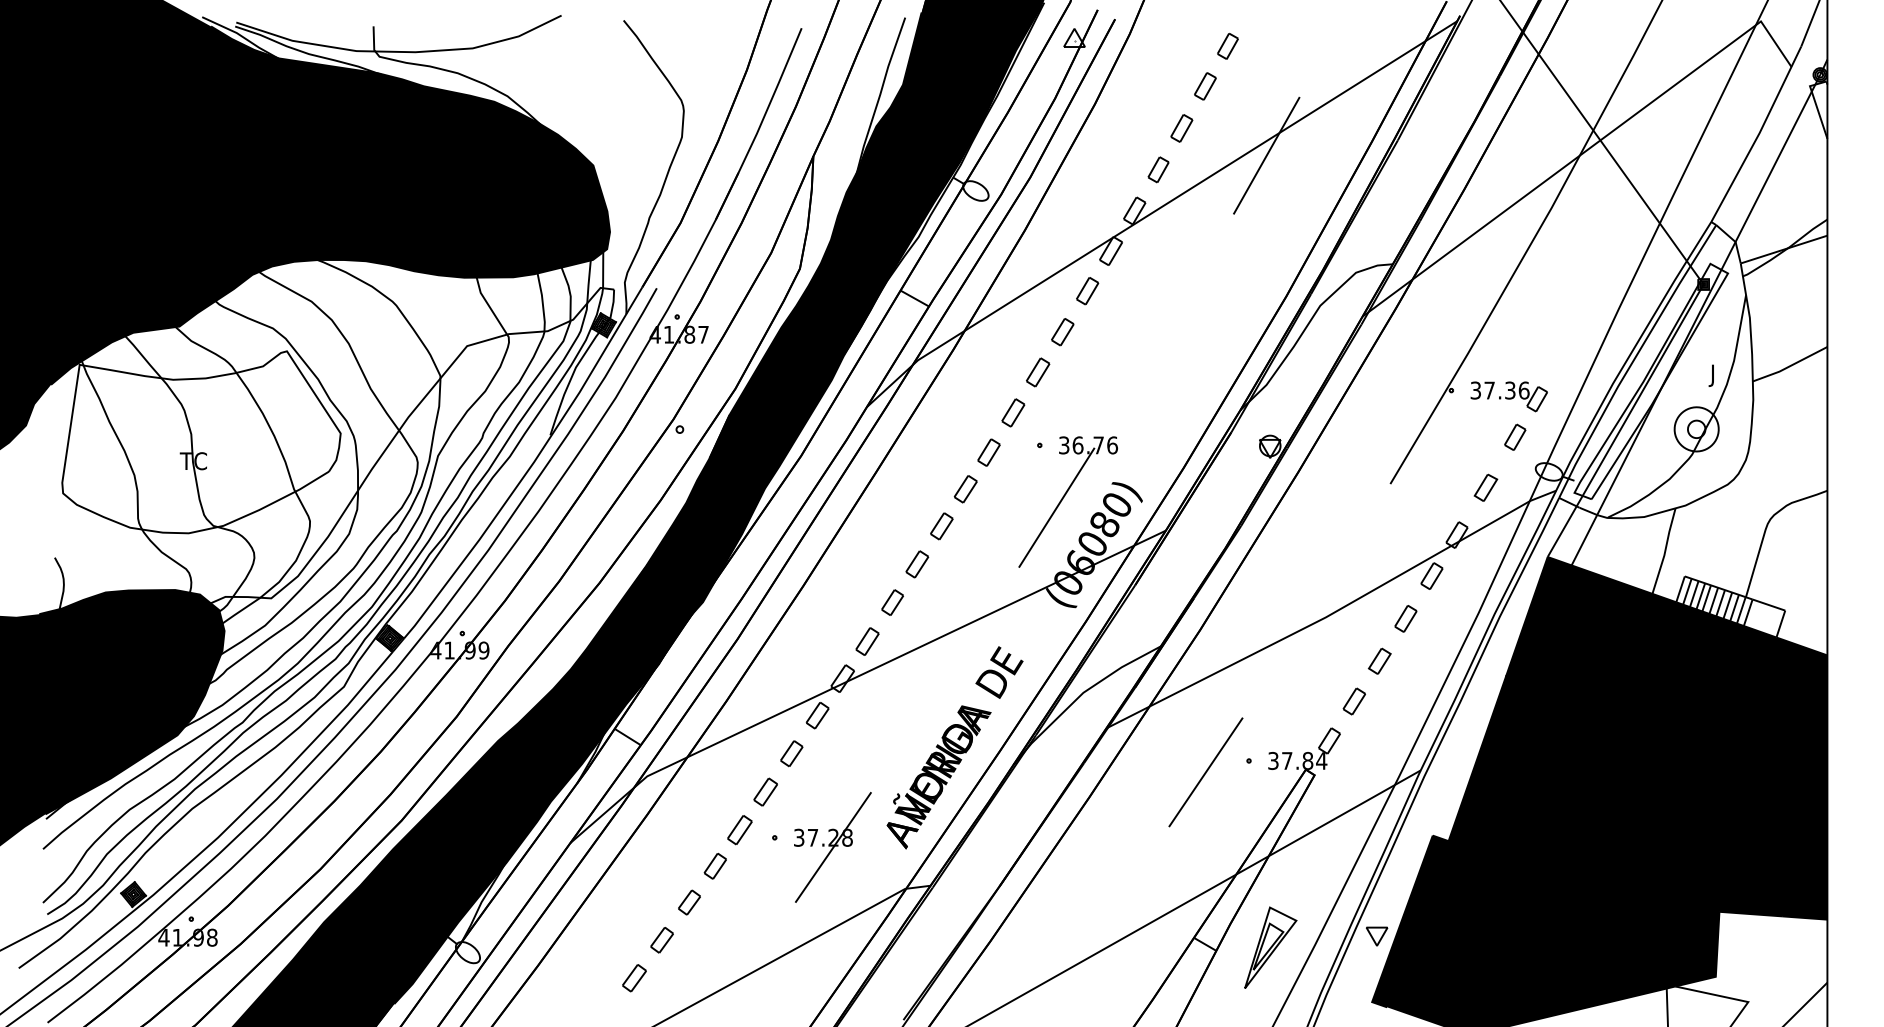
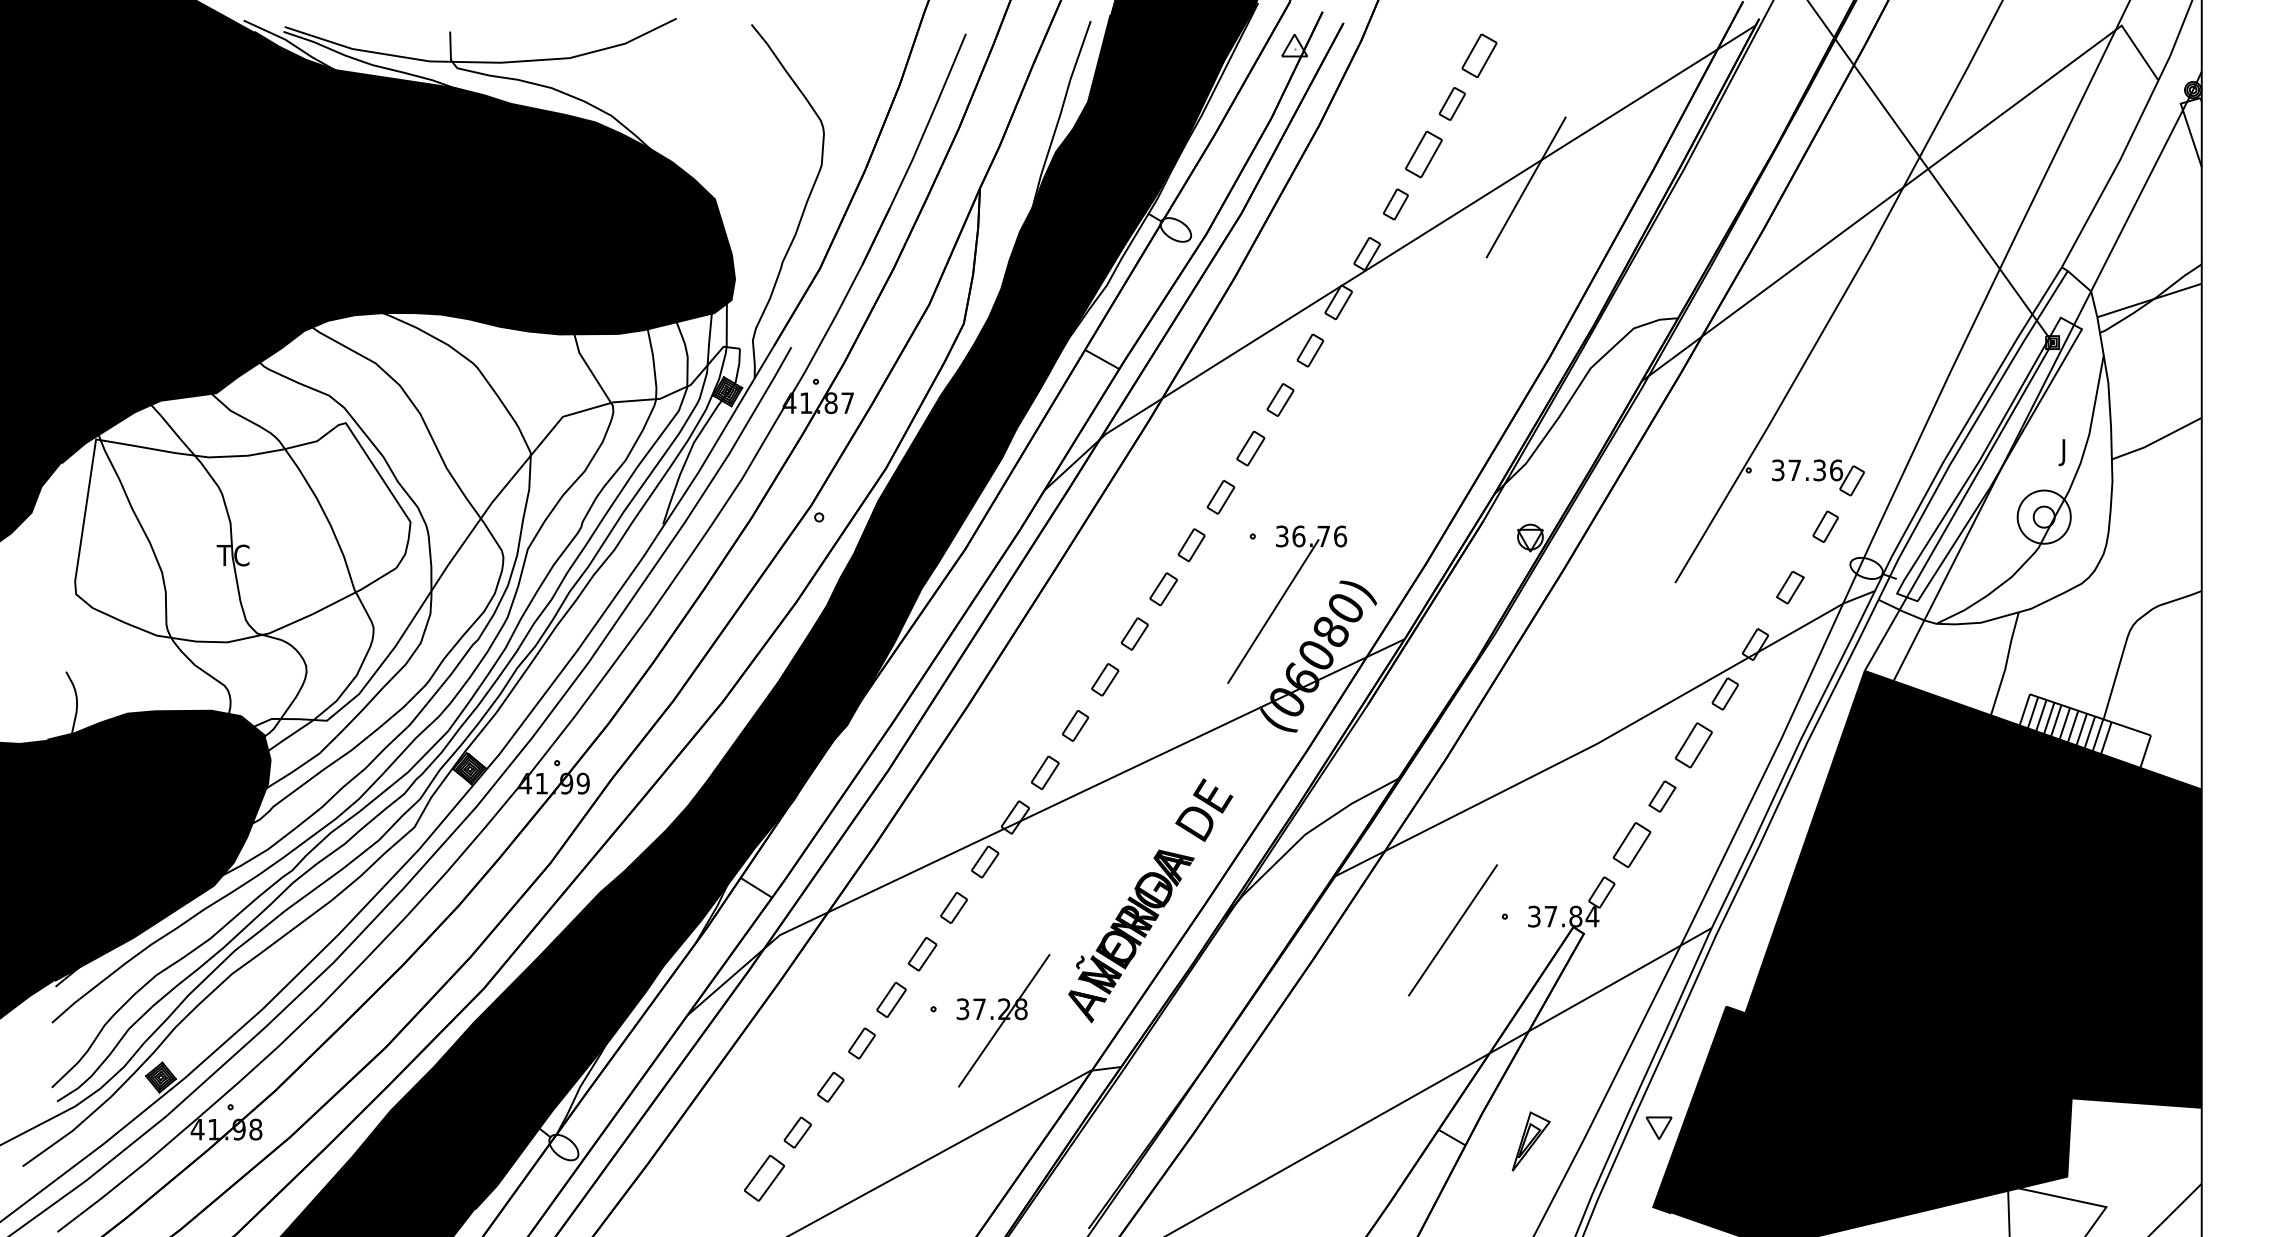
part: (1227, 45) -> (1478, 54), size x1.4
part: (1181, 128) -> (1423, 154), size x1.4
part: (1405, 618) -> (1693, 745), size x1.4
part: (1353, 701) -> (1630, 845), size x1.4
part: (1270, 947) -> (1530, 1141), size x0.6
part: (634, 978) -> (764, 1178), size x1.4

